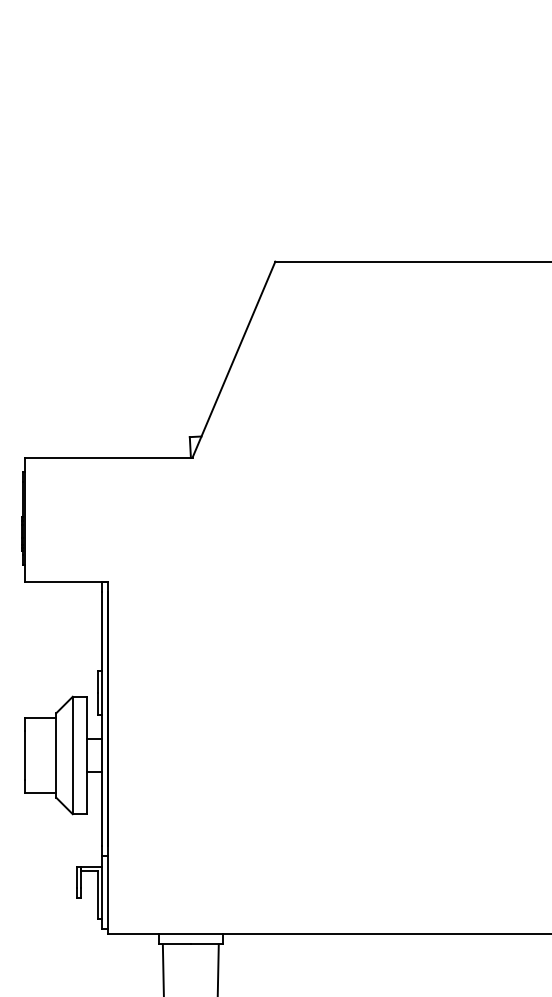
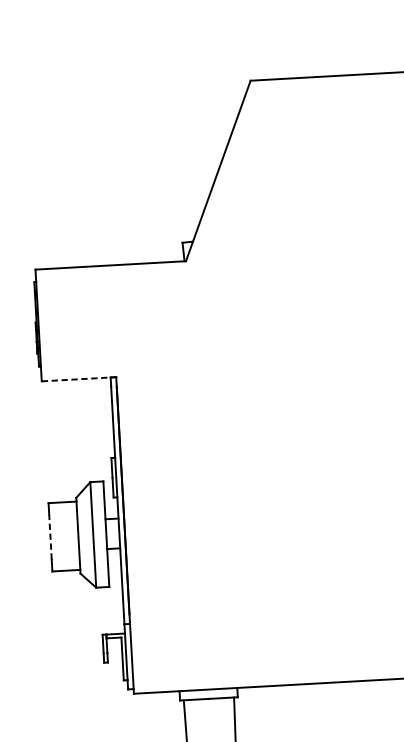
line: (67, 582) -> (79, 379), solid -> dashed
line: (25, 755) -> (50, 537), solid -> dashed

